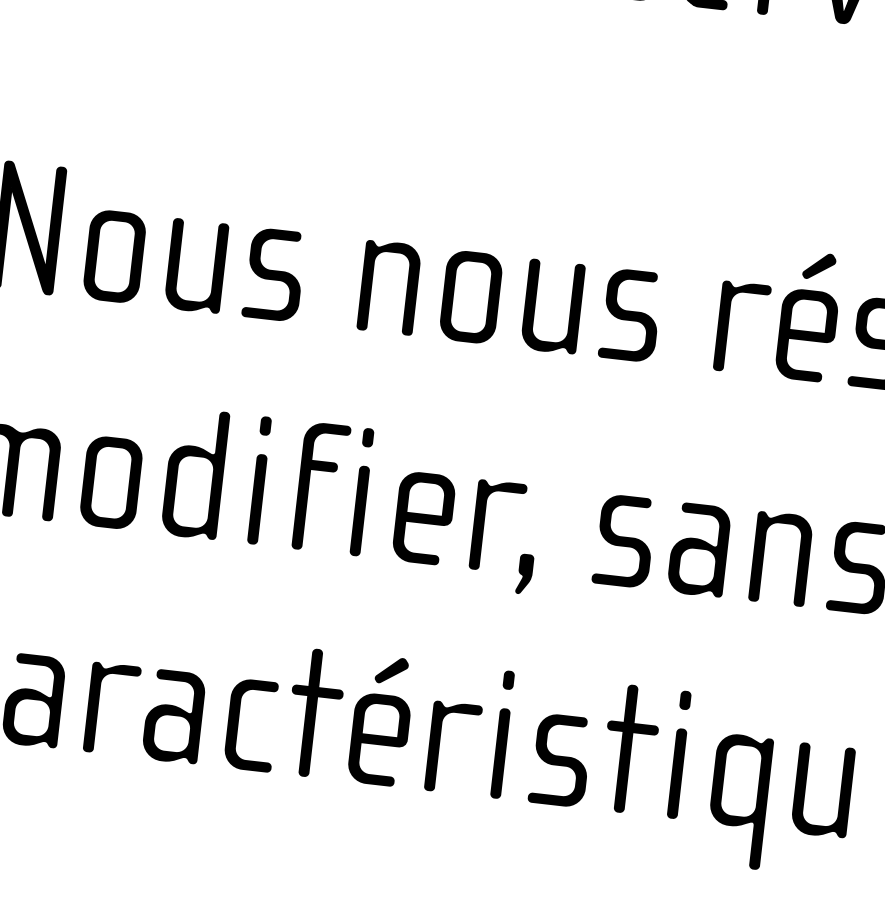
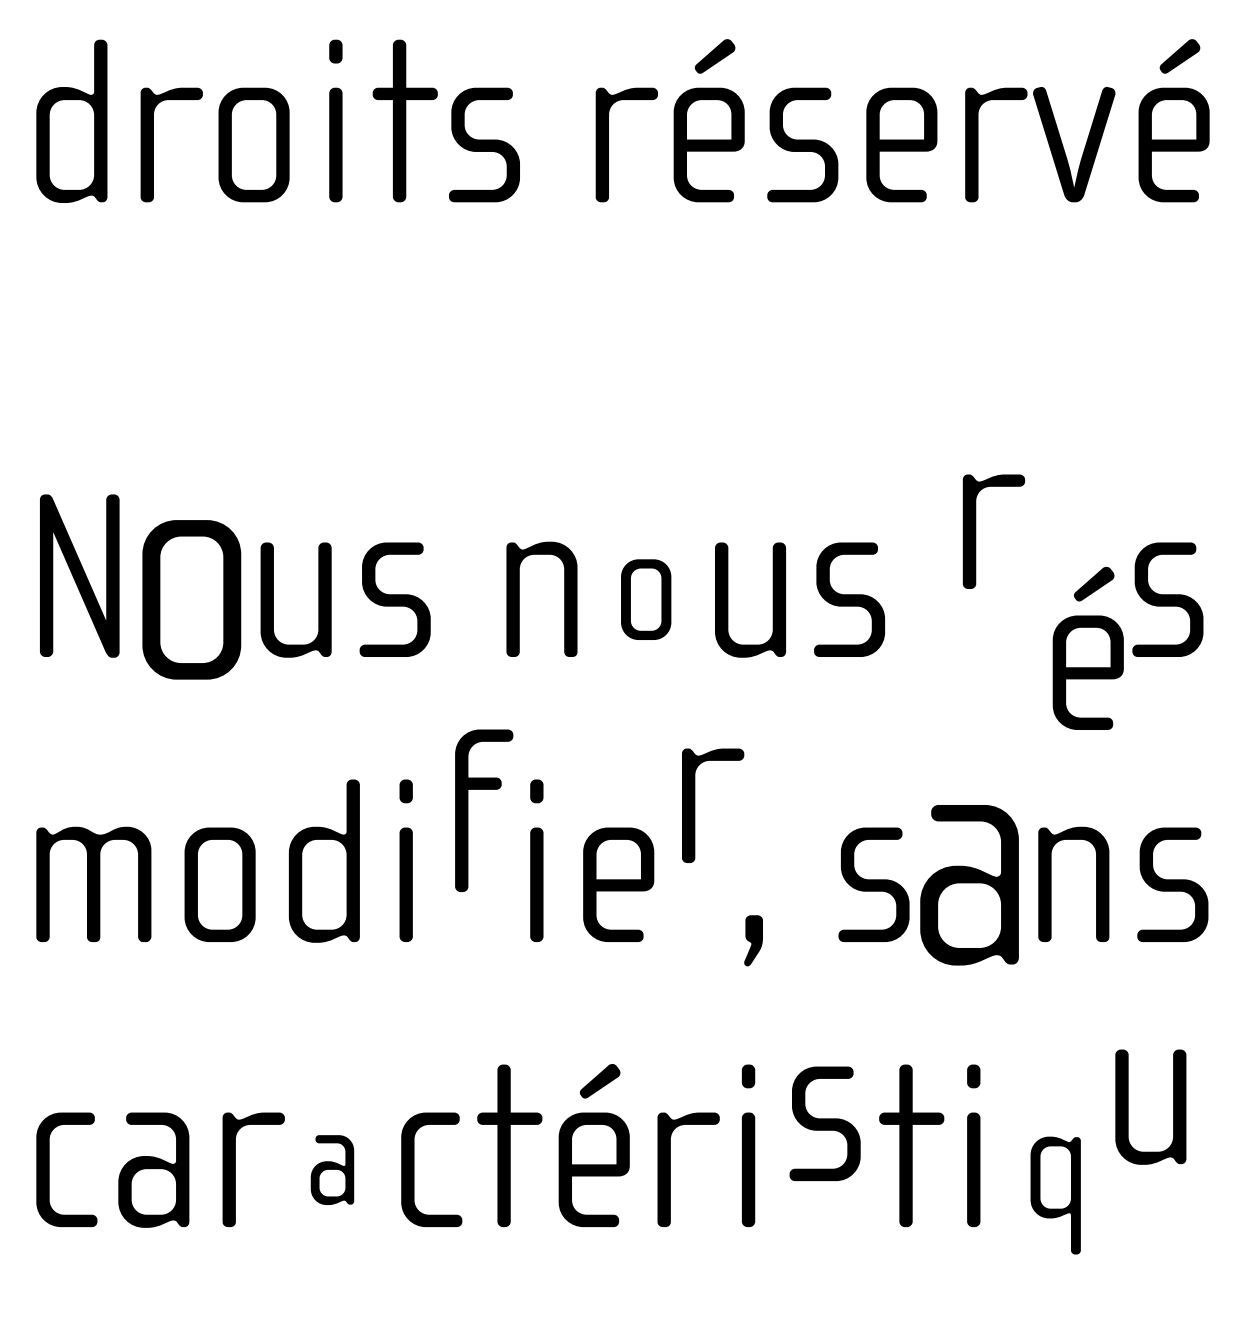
part: (114, 256) -> (191, 599), size x1.4
part: (470, 296) -> (645, 599), size x0.7
part: (808, 315) -> (1087, 647), moved
part: (728, 326) -> (976, 531), moved
part: (309, 485) -> (468, 810), moved
part: (484, 524) -> (695, 805), moved
part: (699, 549) -> (969, 884), size x1.4
part: (174, 716) -> (332, 1169), size x0.6
part: (560, 760) -> (824, 1123), moved
part: (805, 788) -> (1128, 1106), moved
part: (738, 801) -> (1055, 1195), size x0.7

